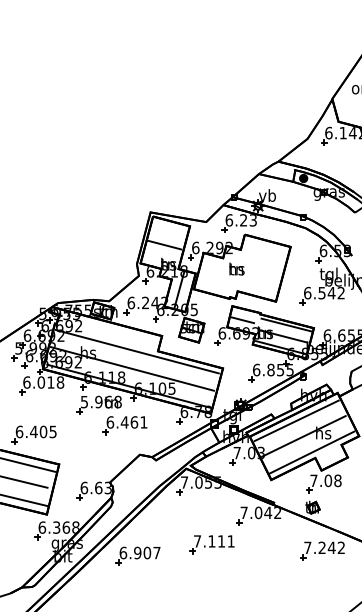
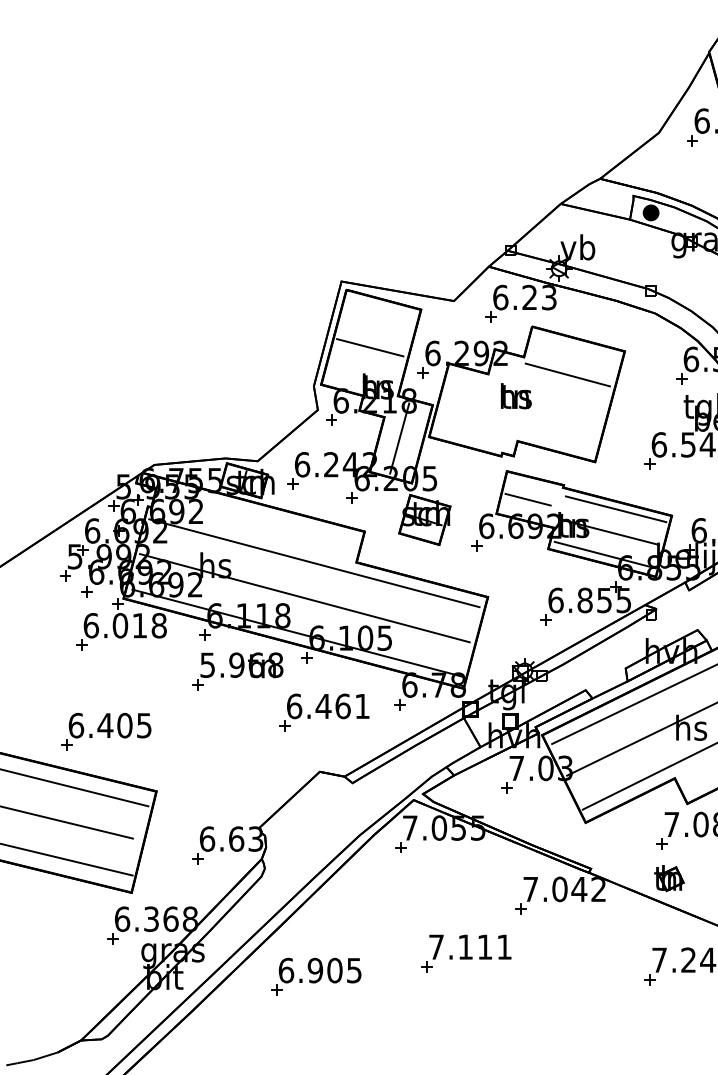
line: (262, 258) -> (567, 374), added
part: (124, 425) -> (323, 712), moved
text: (156, 553) -> (353, 971), 6.907 -> 6.905

